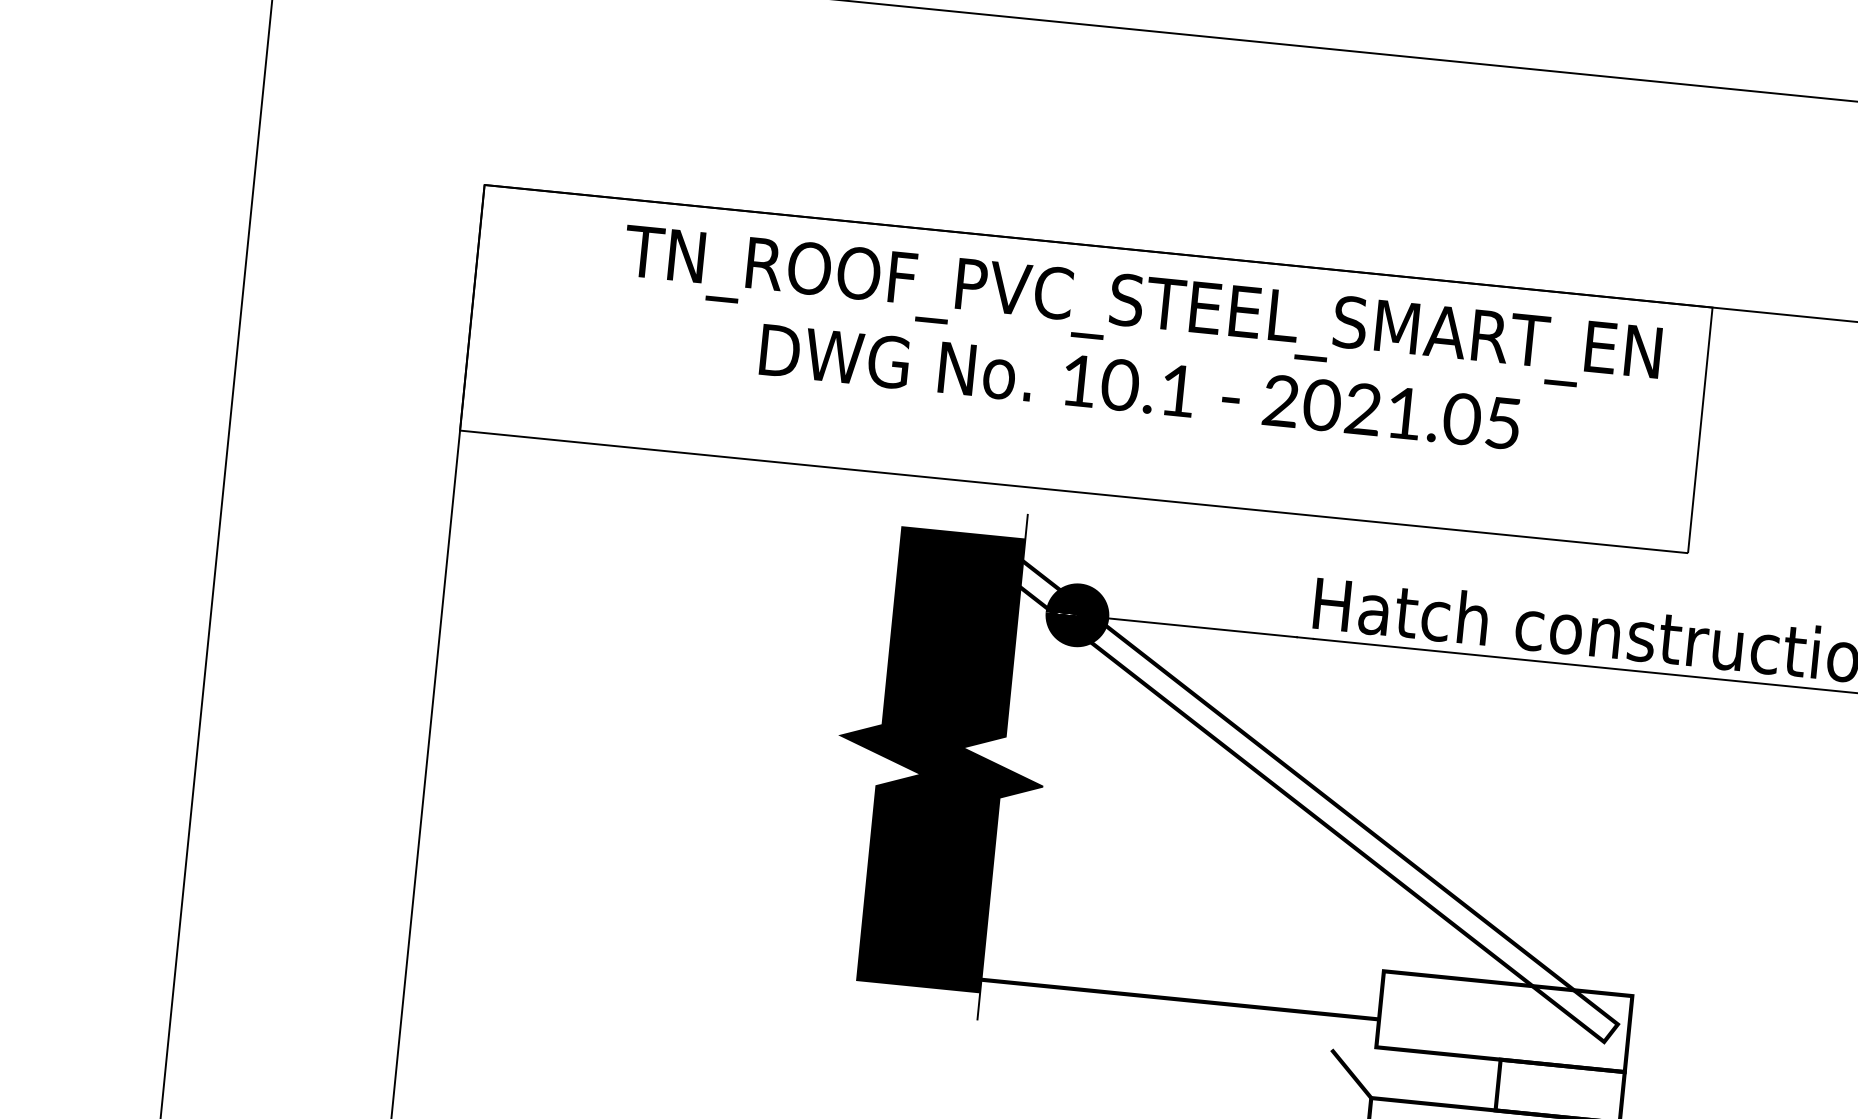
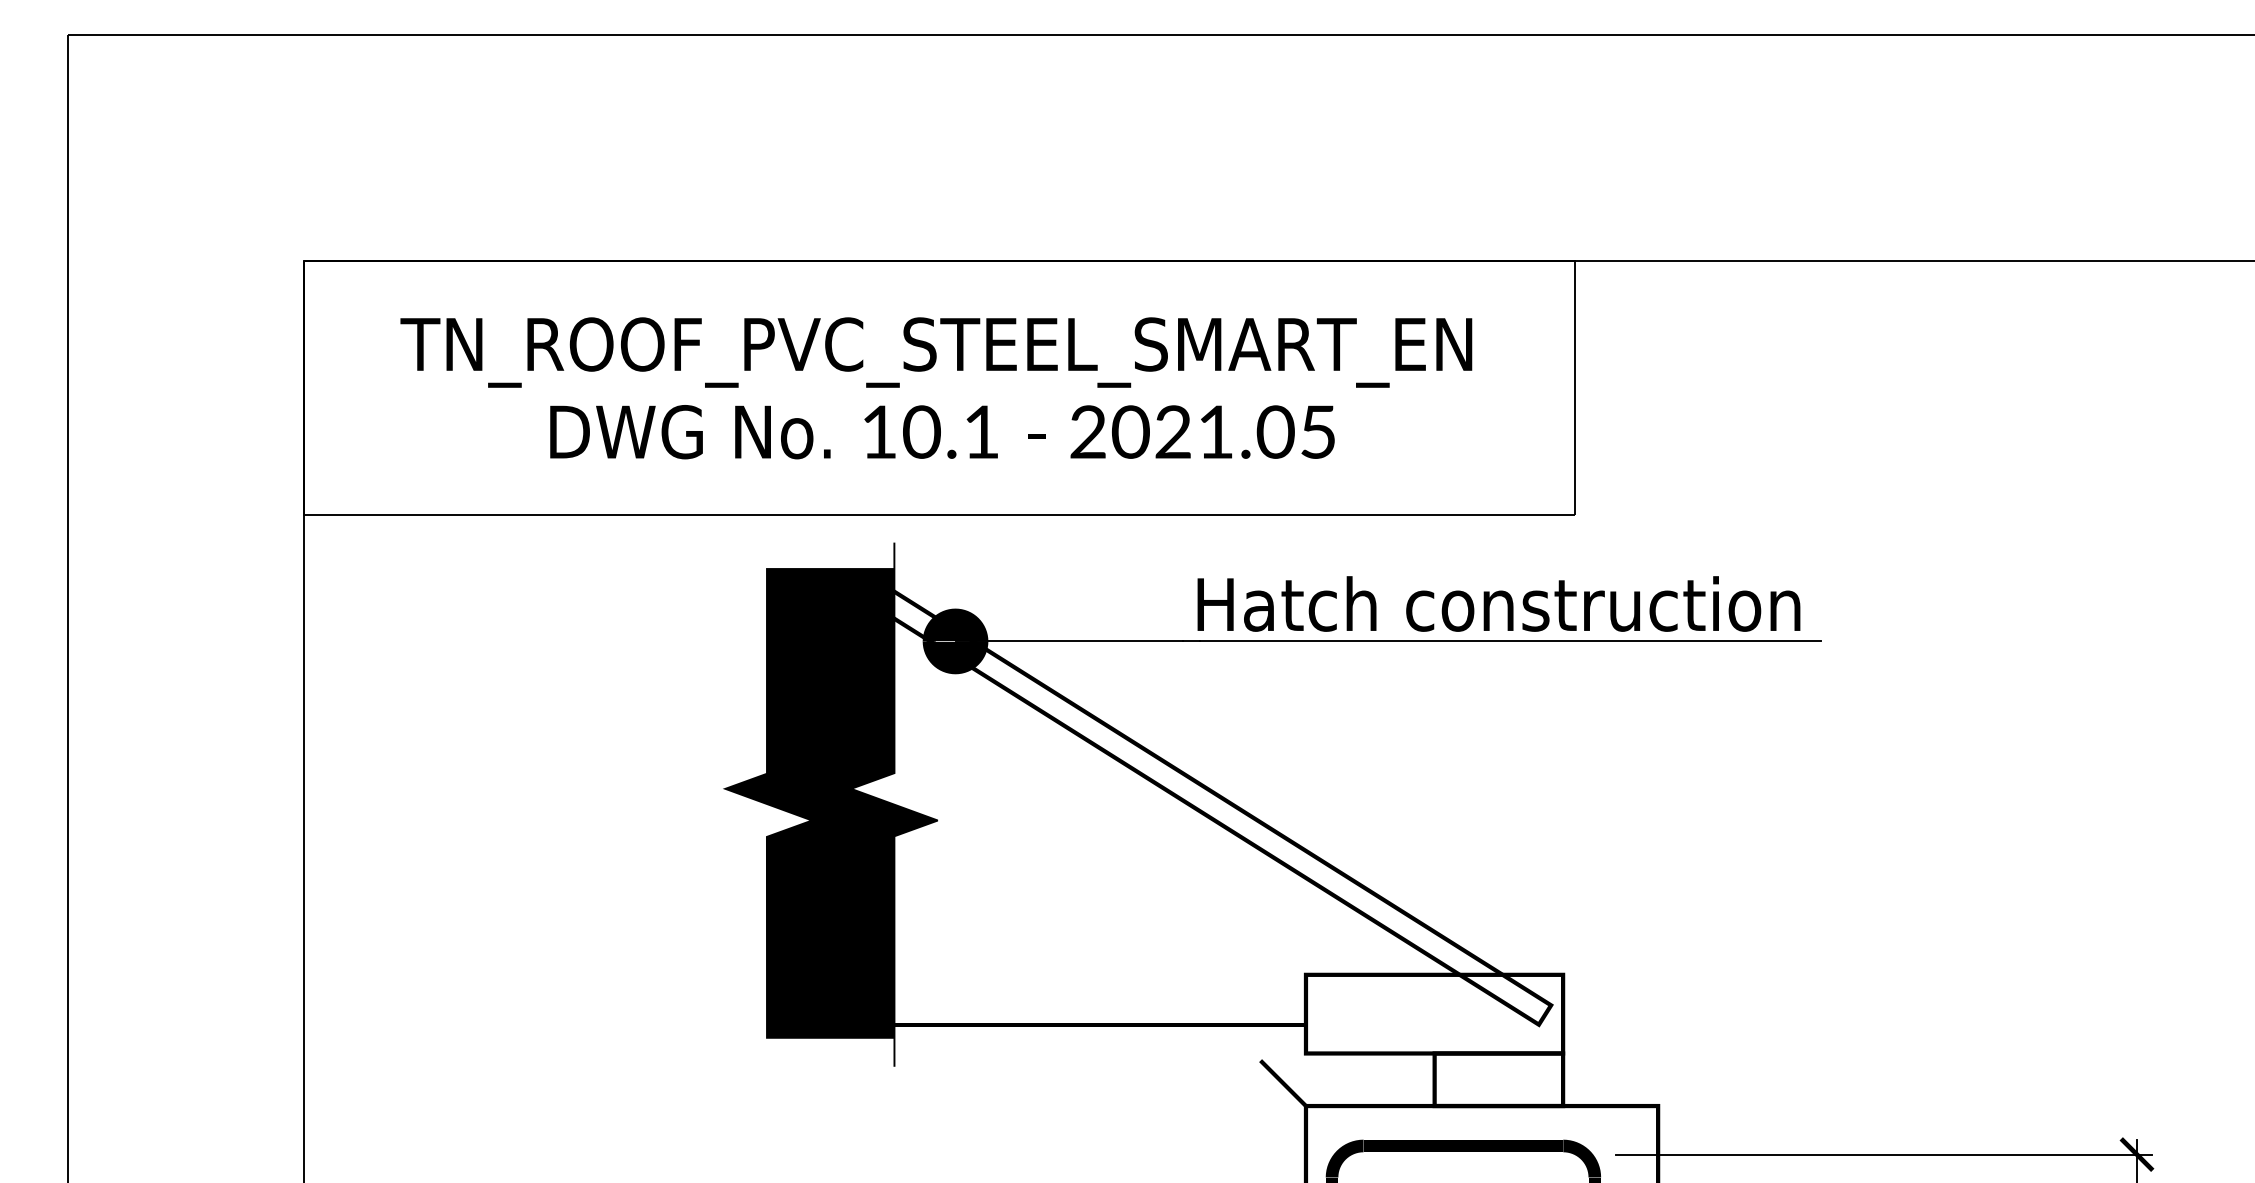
text: (1138, 344) -> (936, 388), moved

